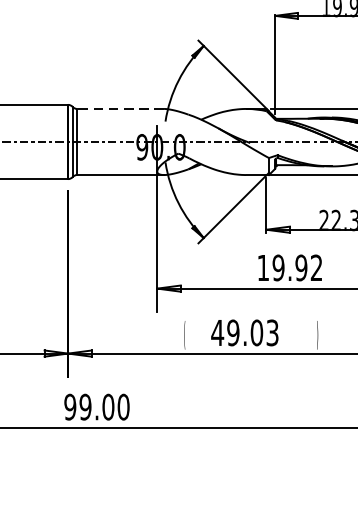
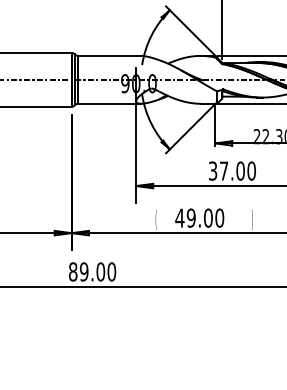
line: (120, 108) -> (109, 55), dashed -> solid
text: (290, 267) -> (232, 170), 19.92 -> 37.00
text: (272, 332) -> (219, 217), 49.03 -> 49.00
text: (69, 406) -> (72, 271), 99.00 -> 89.00

